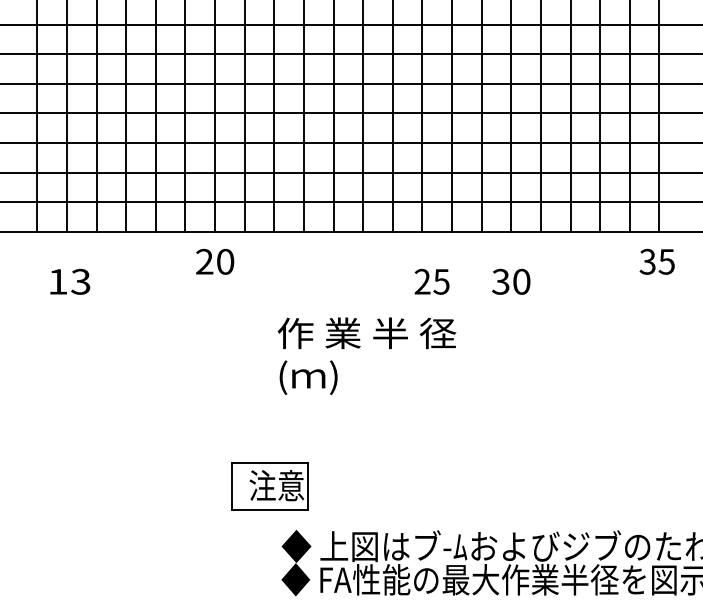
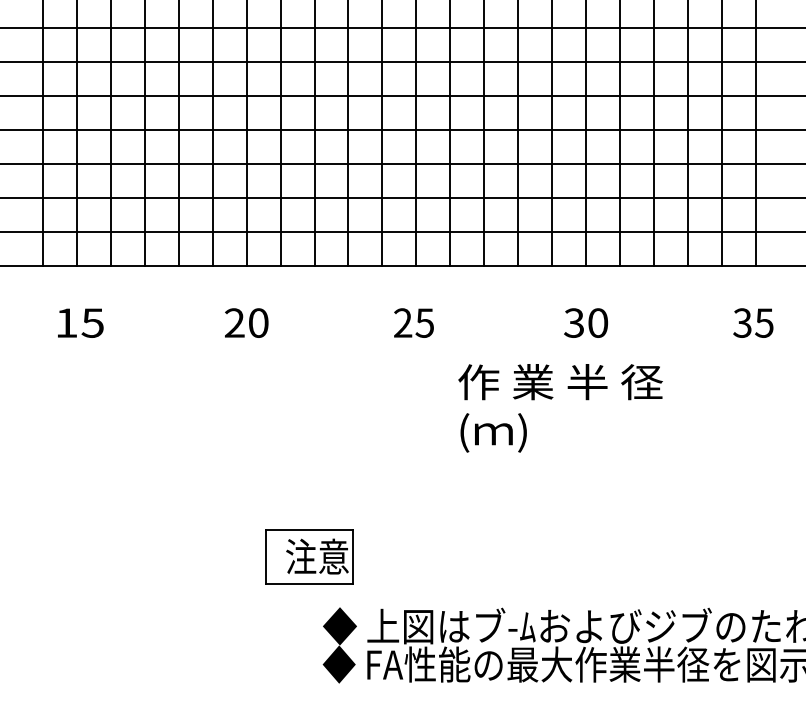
text: (215, 261) -> (247, 322), moved
text: (656, 261) -> (752, 322), moved
text: (81, 281) -> (93, 322), 13 -> 15
text: (431, 281) -> (413, 322), moved
text: (366, 355) -> (560, 407), moved

